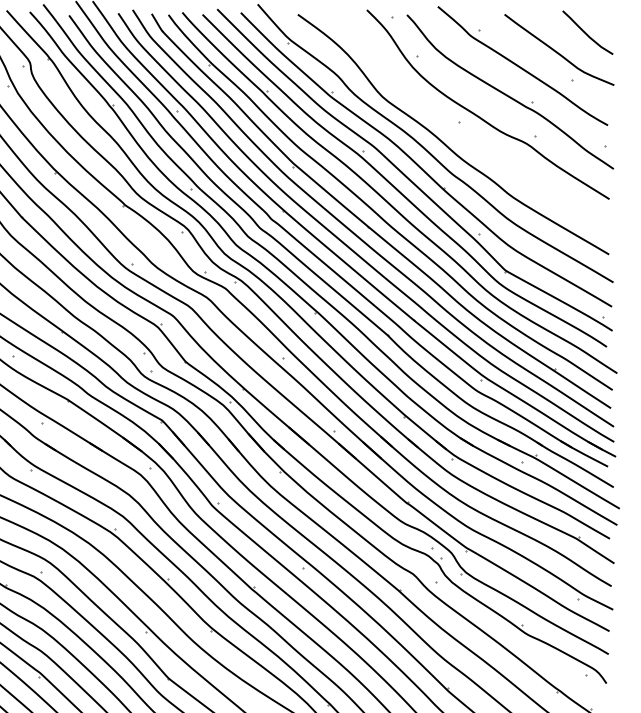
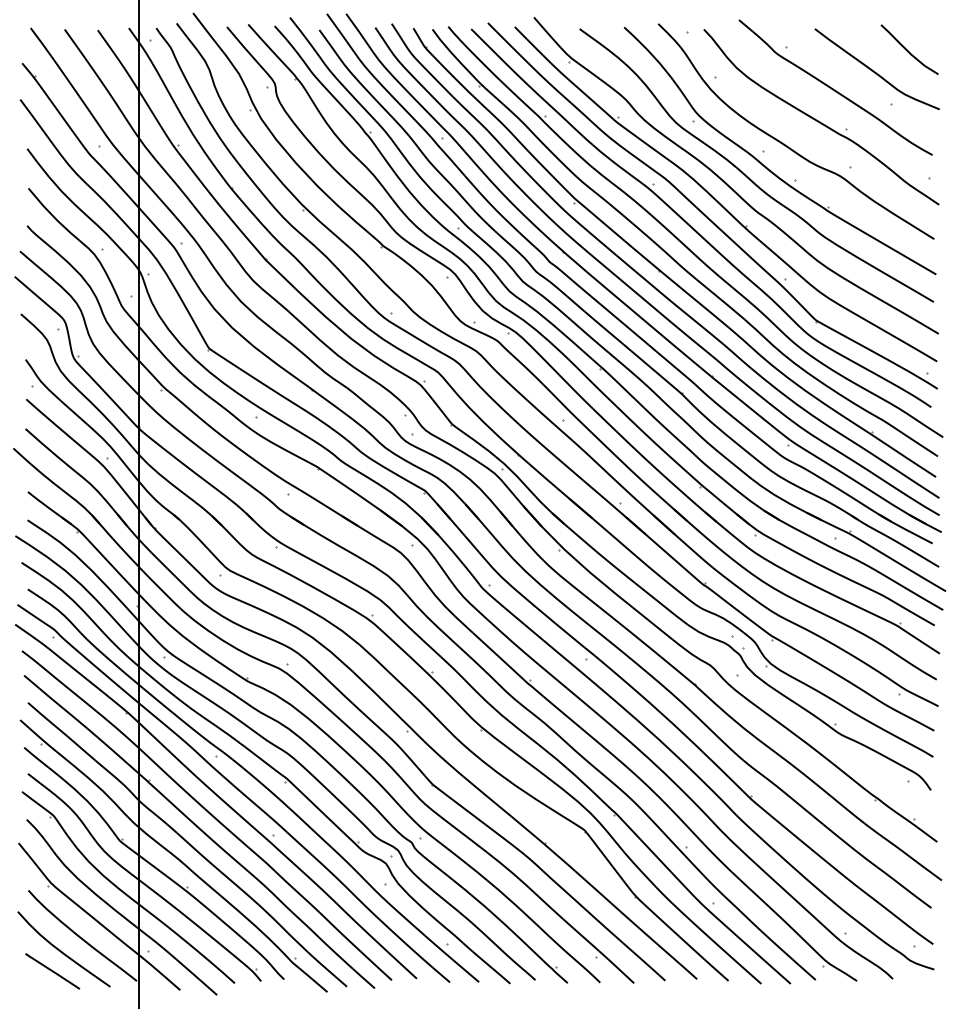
part: (461, 134) -> (765, 165), added

